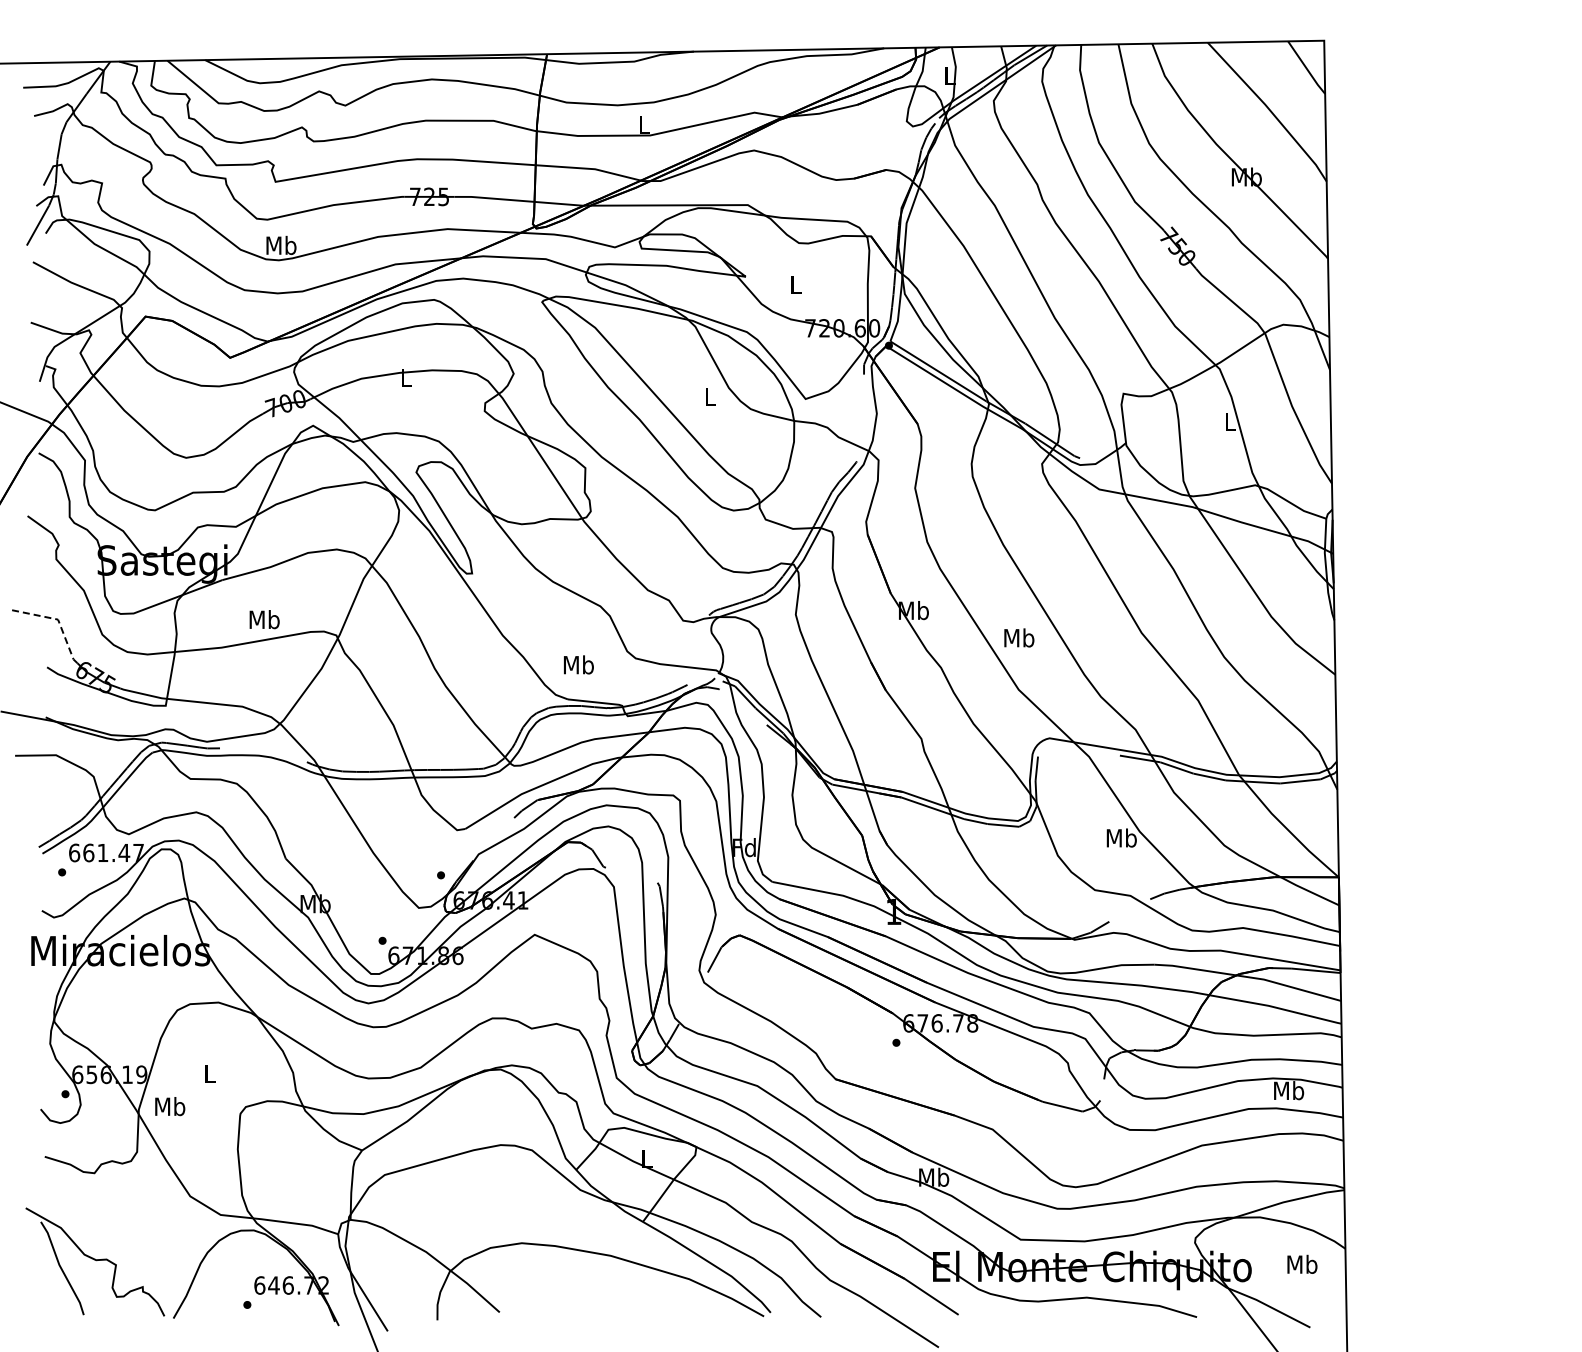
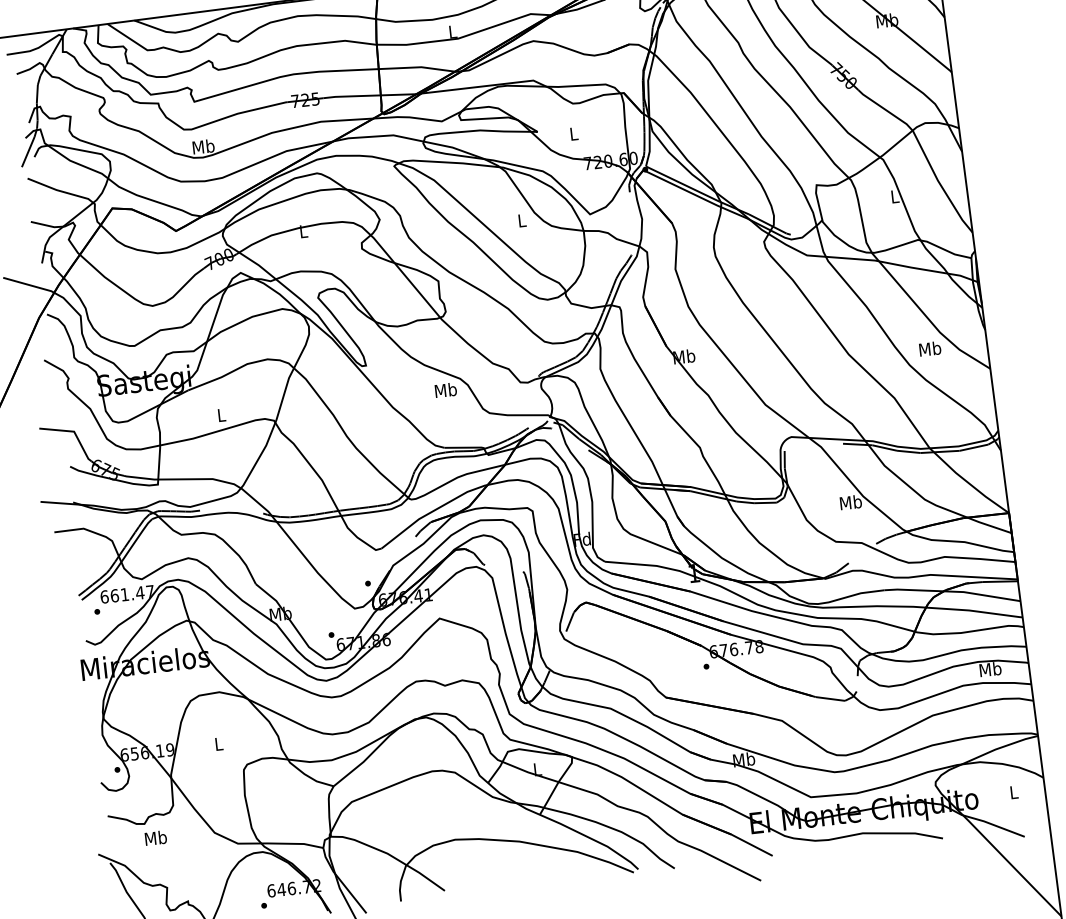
line: (58, 619) -> (74, 431), dashed -> solid
text: (264, 619) -> (221, 415), Mb -> L
text: (1019, 637) -> (930, 348), moved
text: (578, 664) -> (445, 389), moved
text: (170, 1106) -> (156, 838), moved
text: (1302, 1263) -> (1014, 791), Mb -> L

